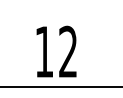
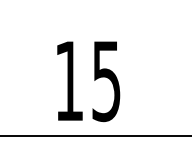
text: (67, 51) -> (105, 80), 12 -> 15

